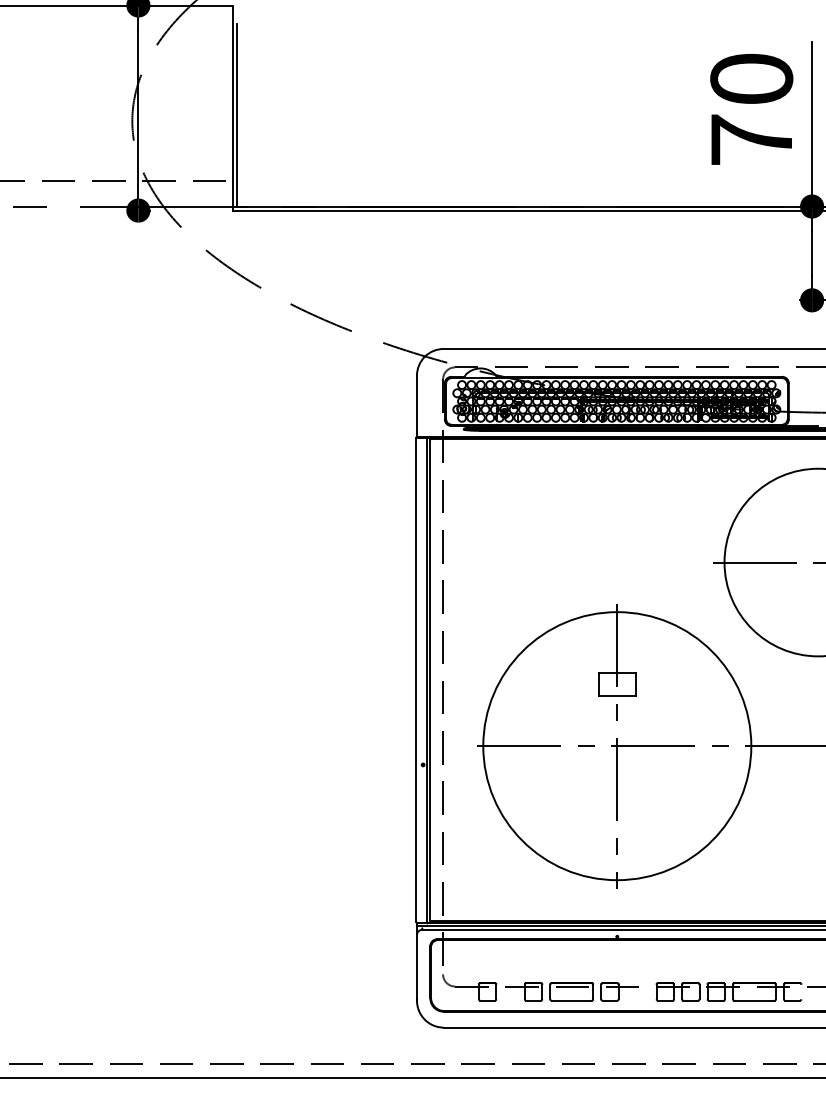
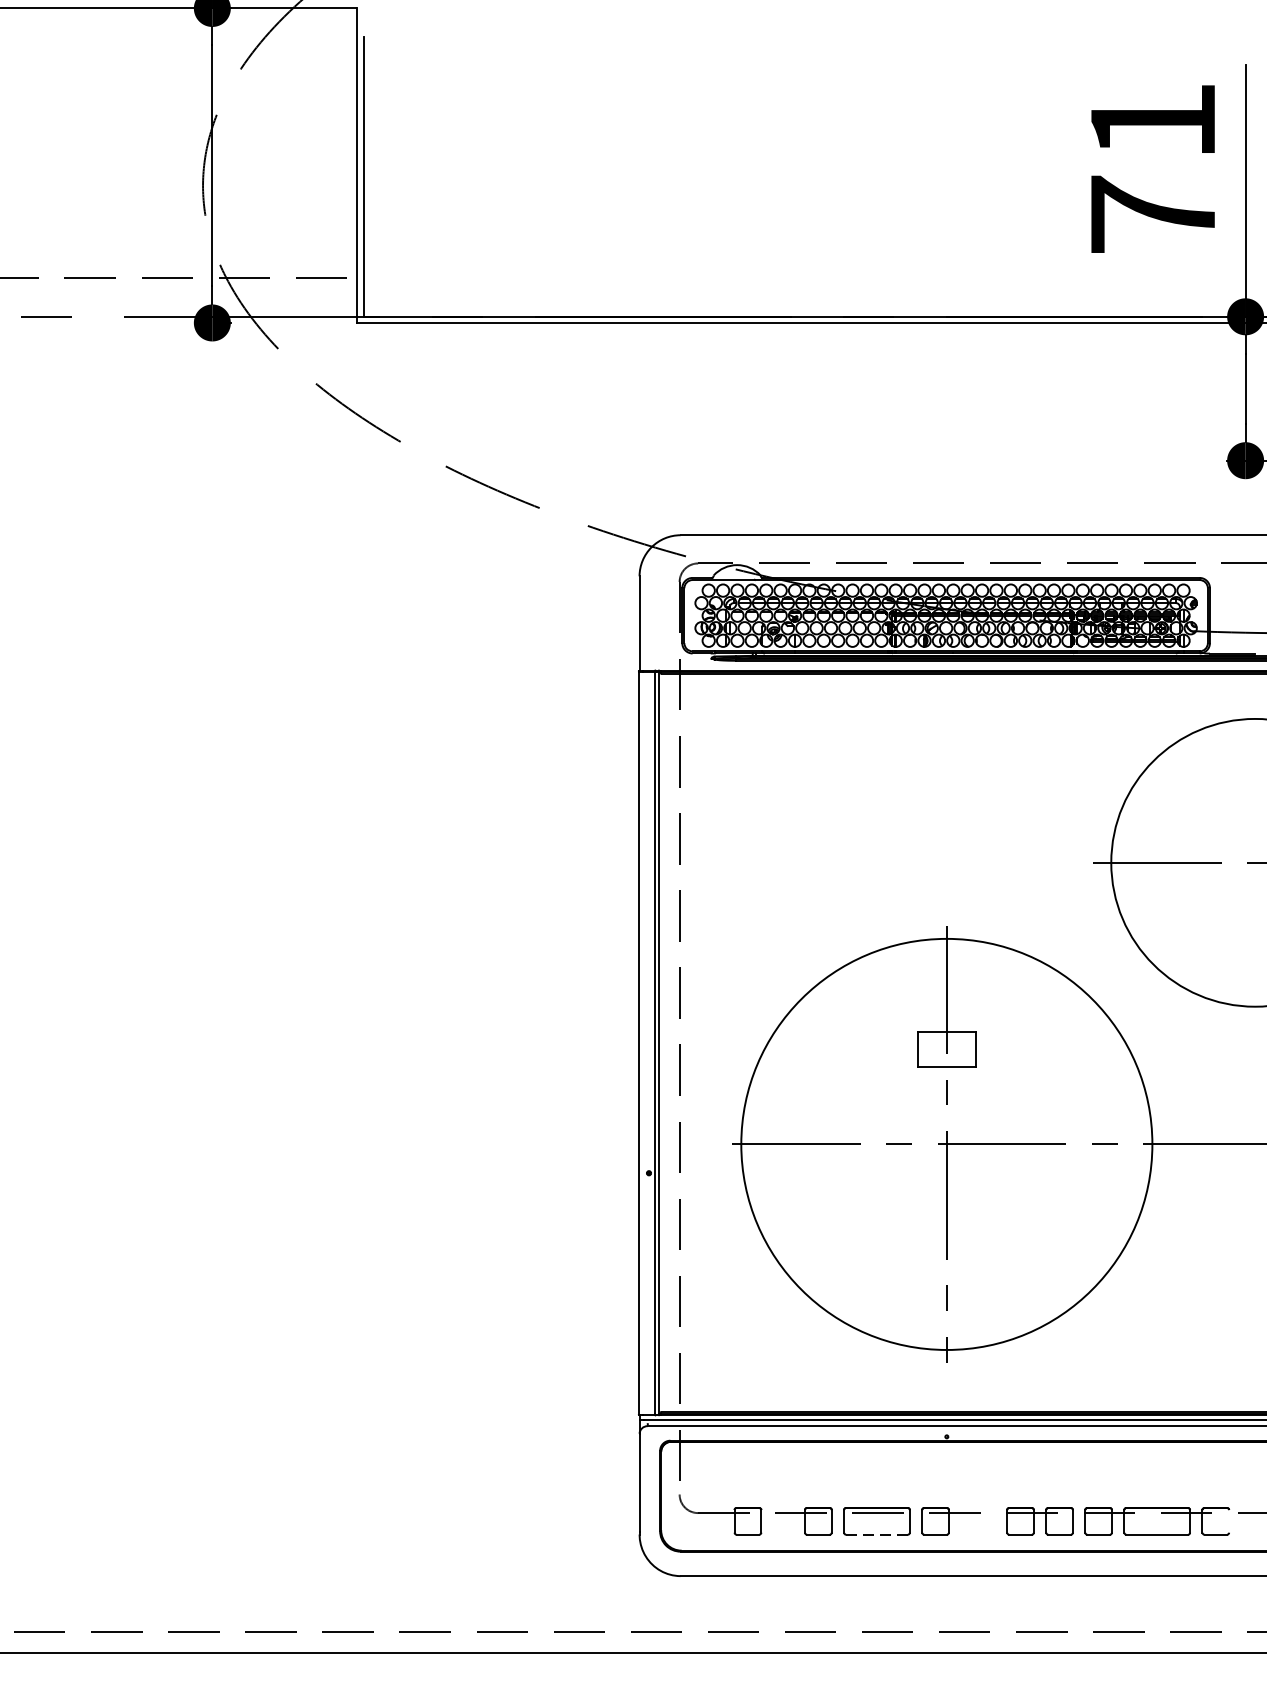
text: (751, 78) -> (1152, 120), 70 -> 71
line: (572, 1000) -> (878, 1534), solid -> dashed

